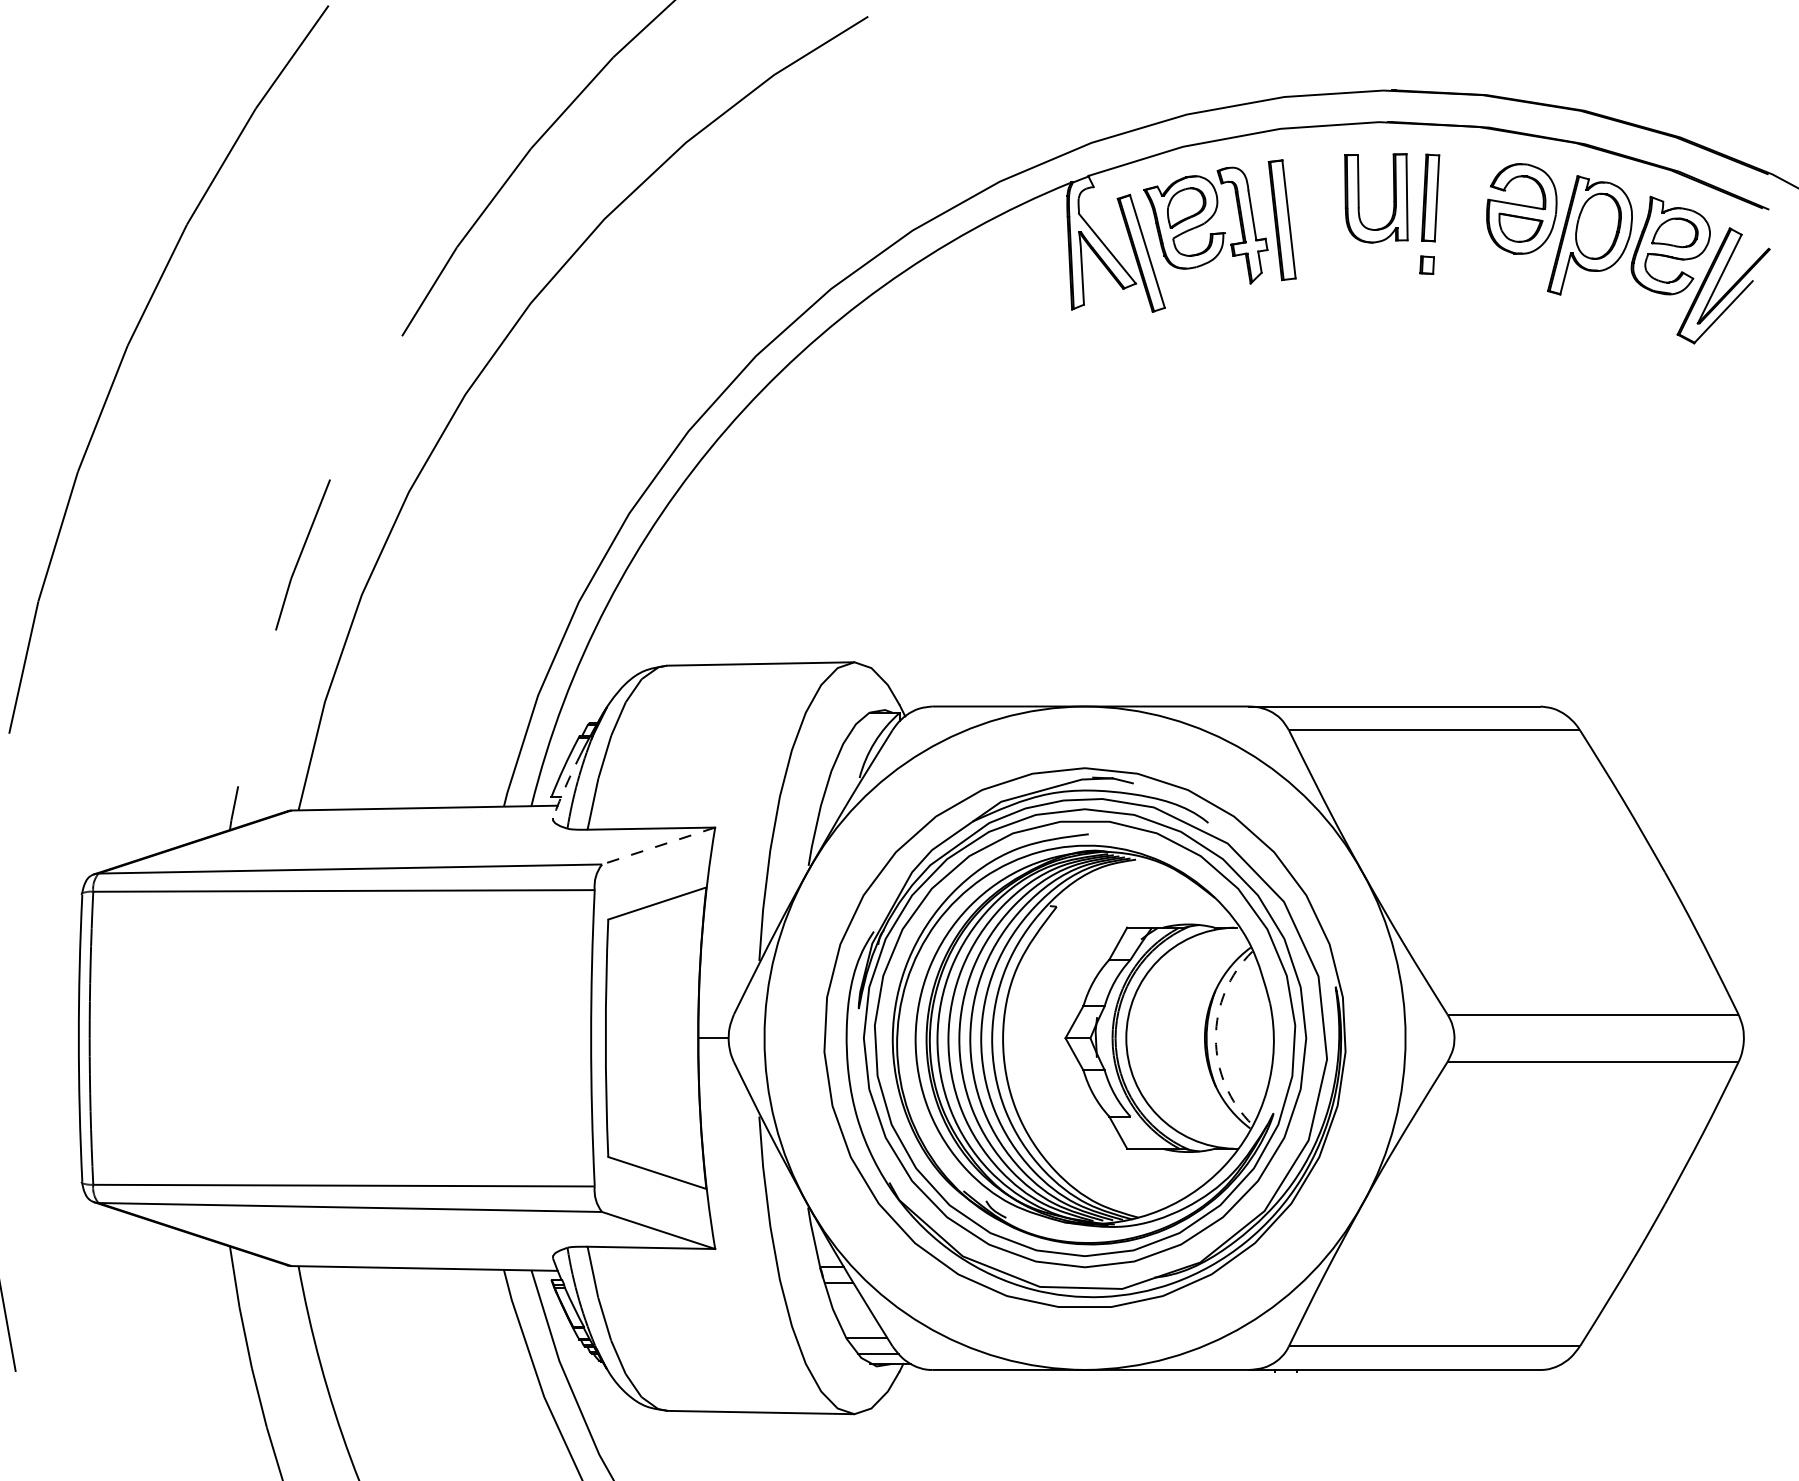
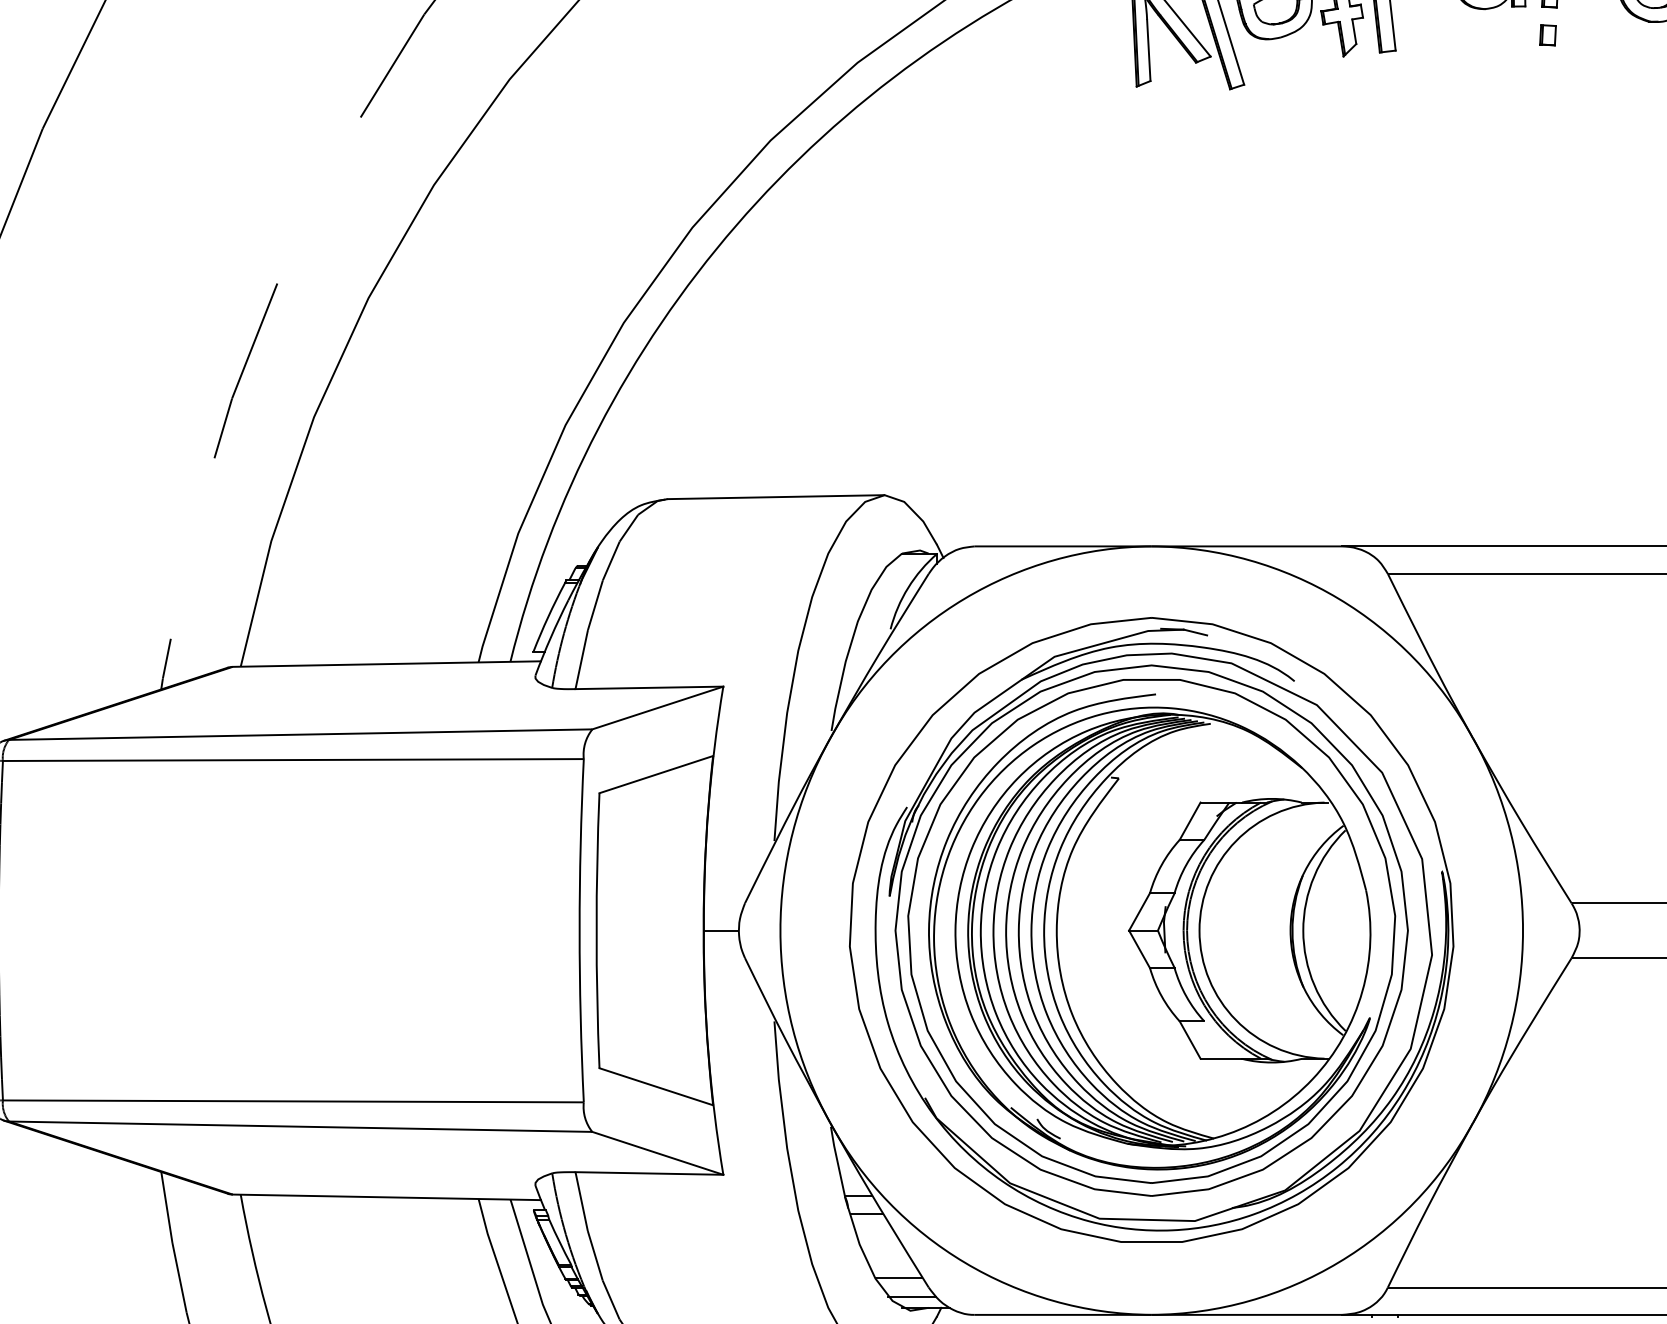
arc: (566, 785) -> (551, 637), dashed -> solid
line: (658, 846) -> (657, 708), dashed -> solid
arc: (1215, 1038) -> (1302, 930), dashed -> solid

